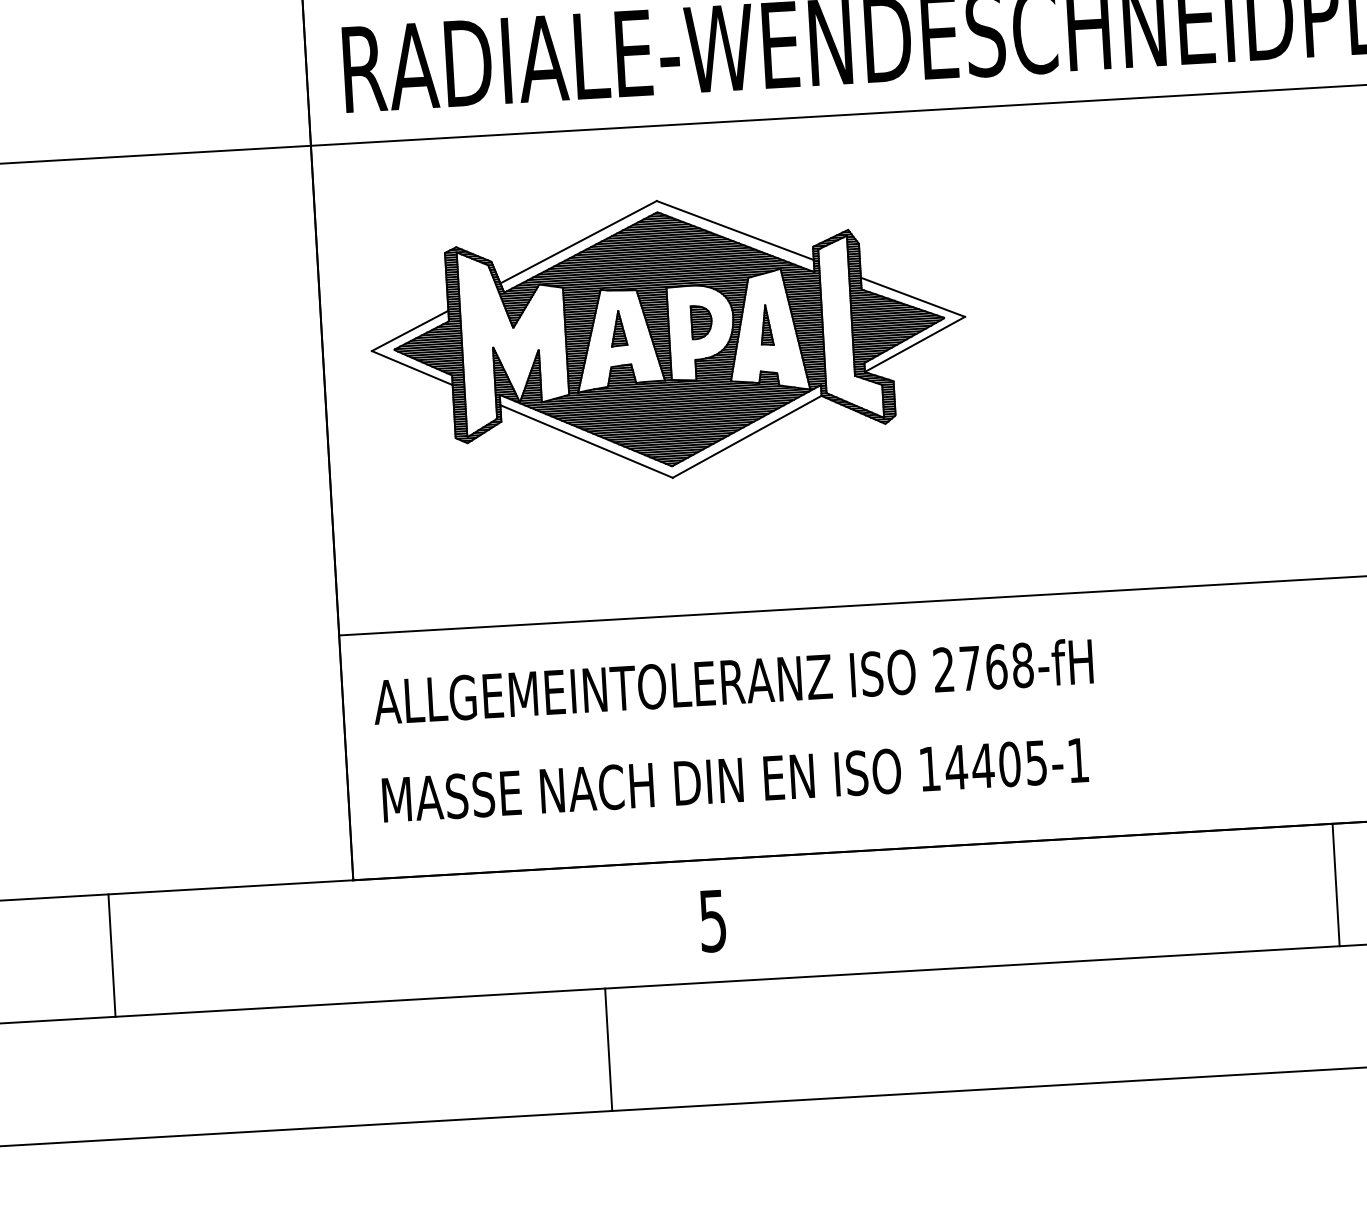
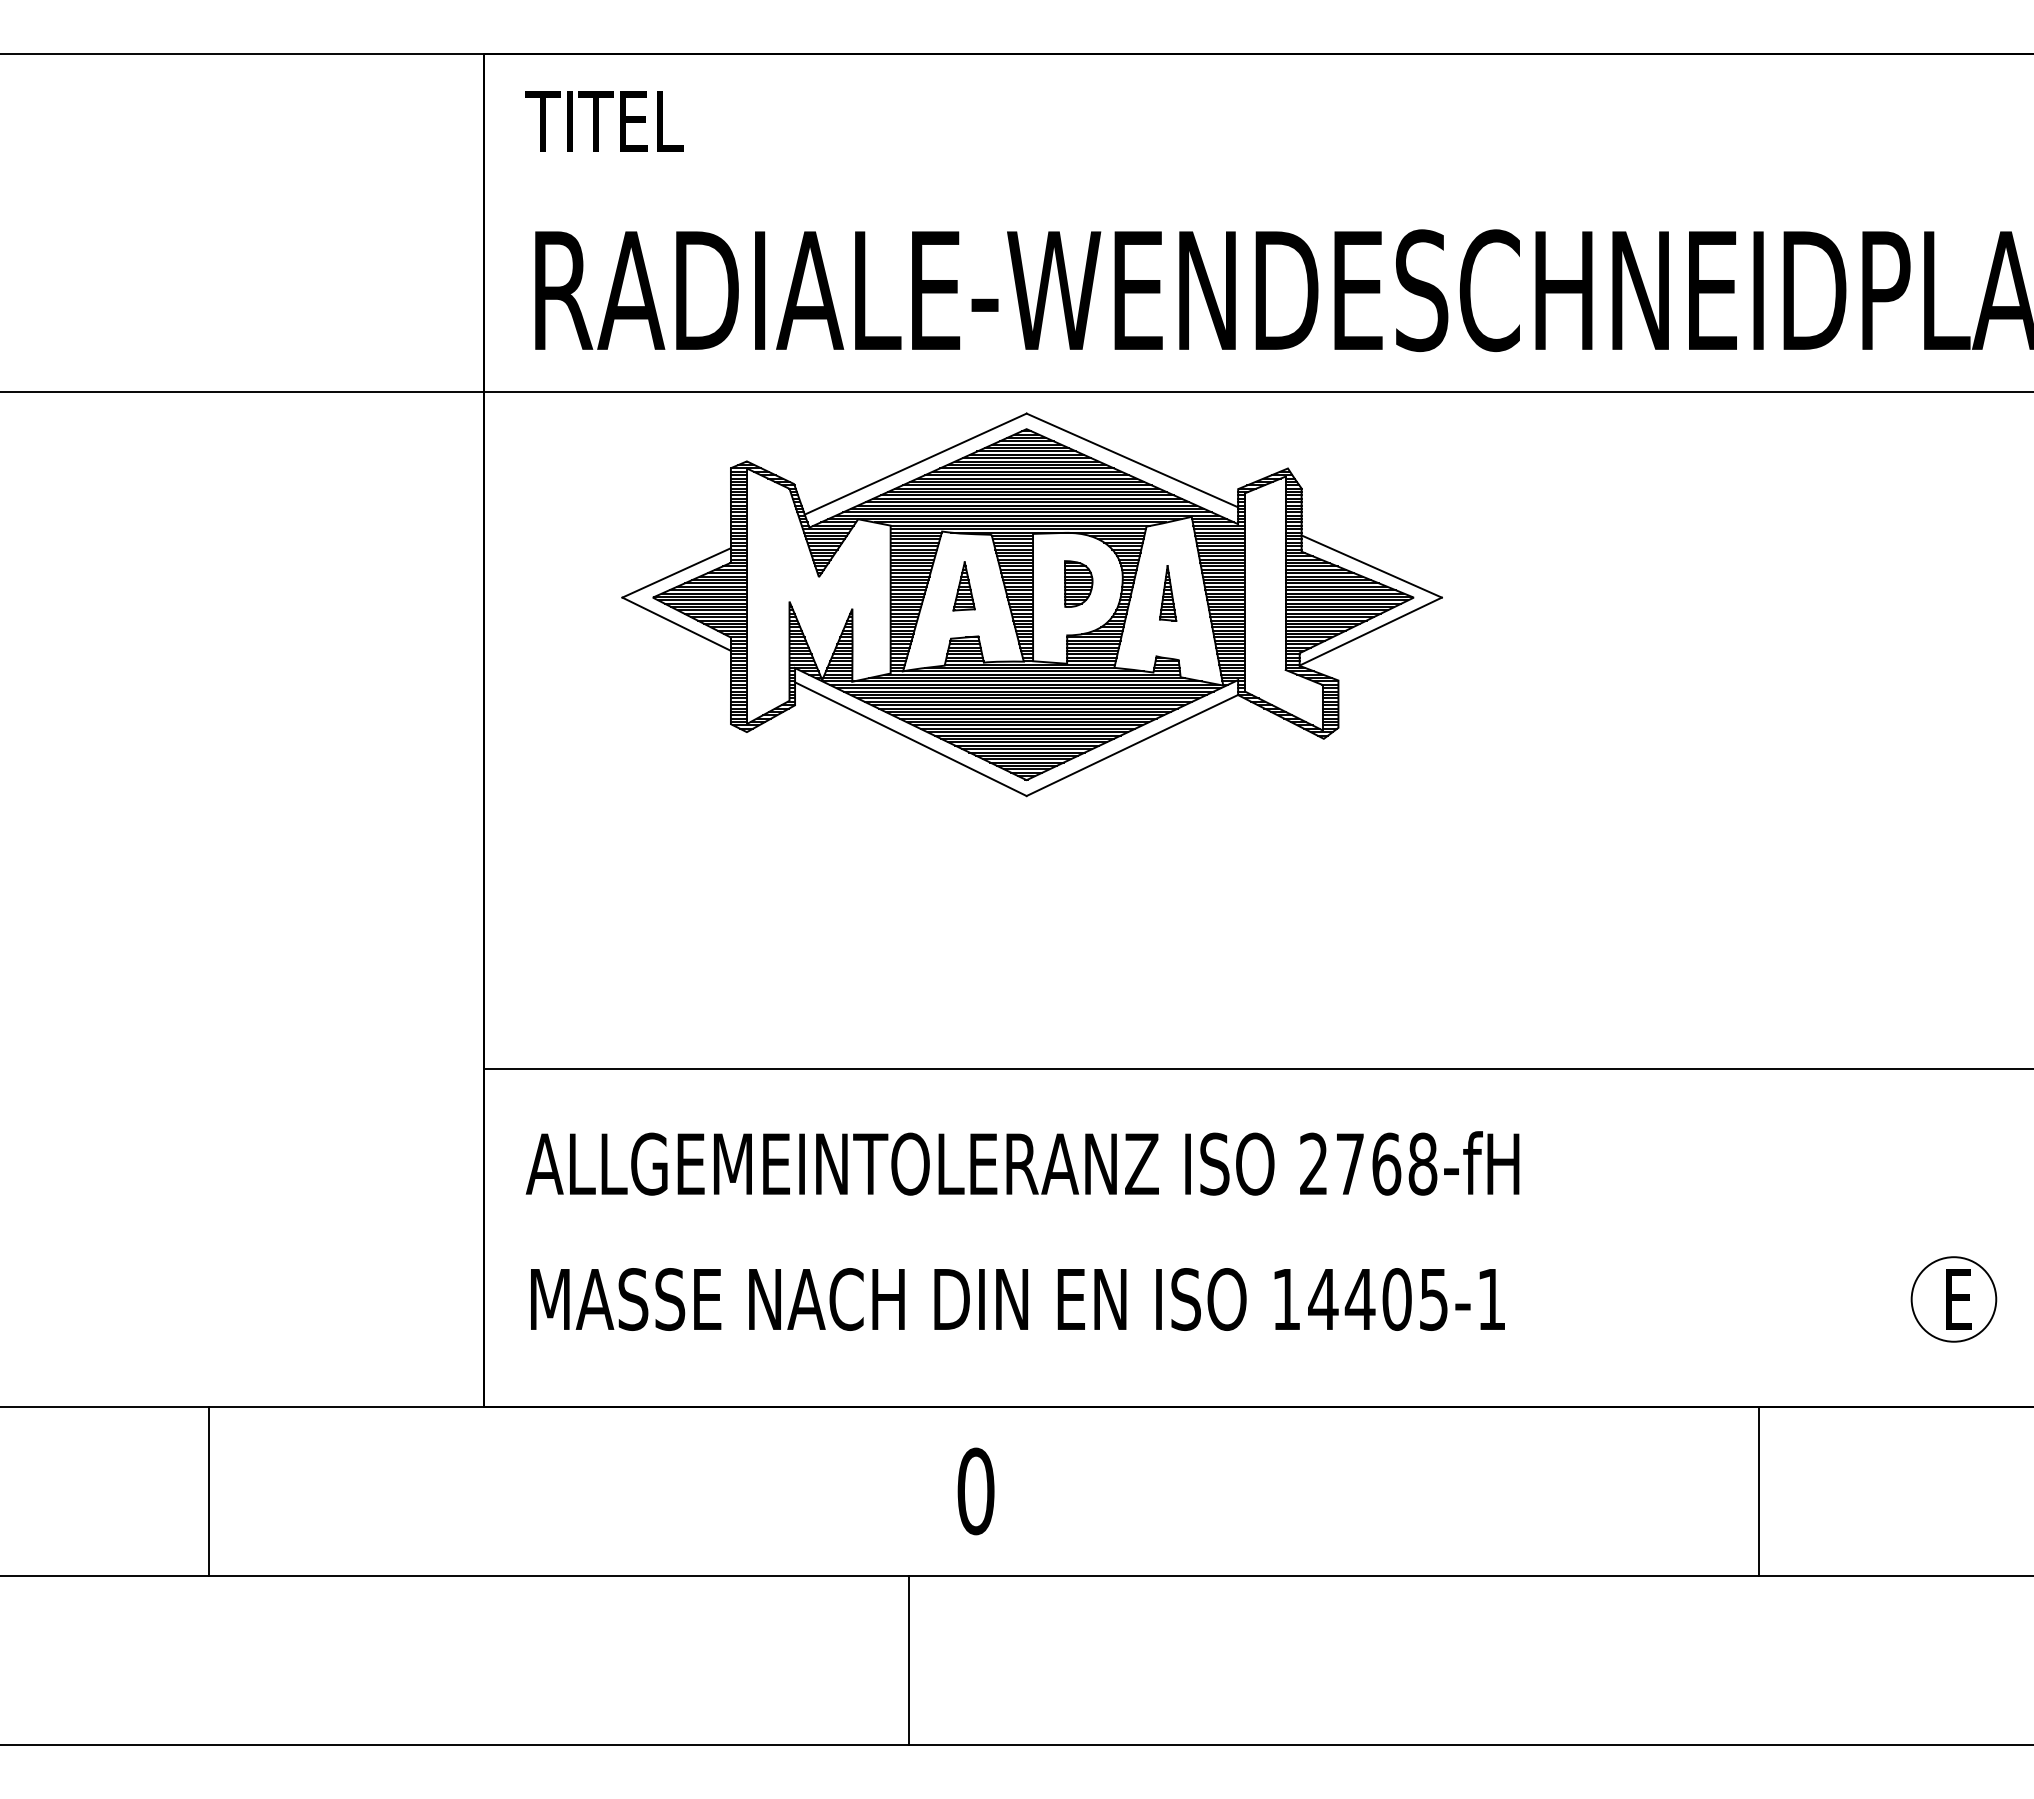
part: (668, 338) -> (1031, 604), moved
line: (1335, 884) -> (1758, 1490), moved
text: (712, 921) -> (975, 1491), 5 -> 0
line: (111, 954) -> (208, 1490), moved
line: (609, 1049) -> (909, 1660), moved

